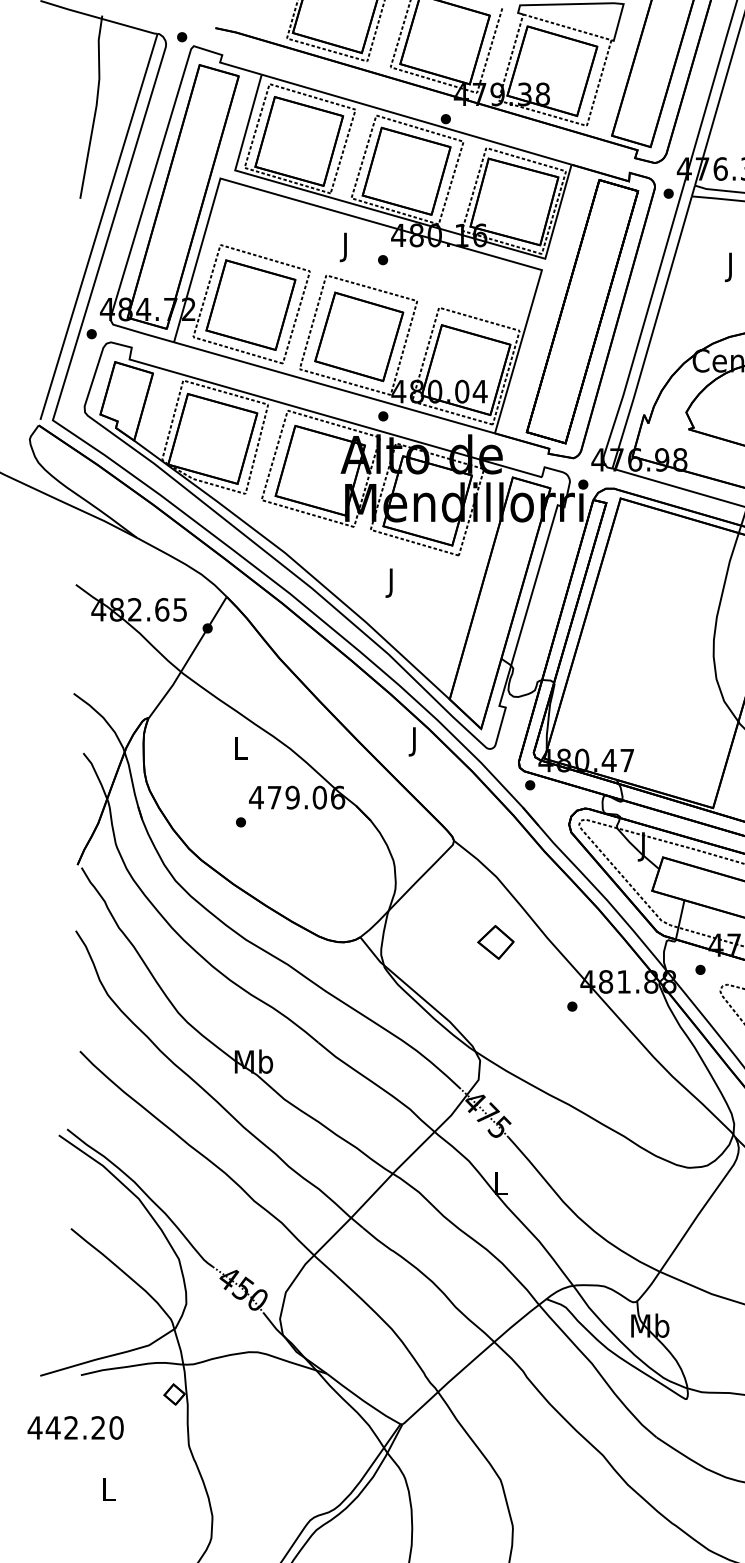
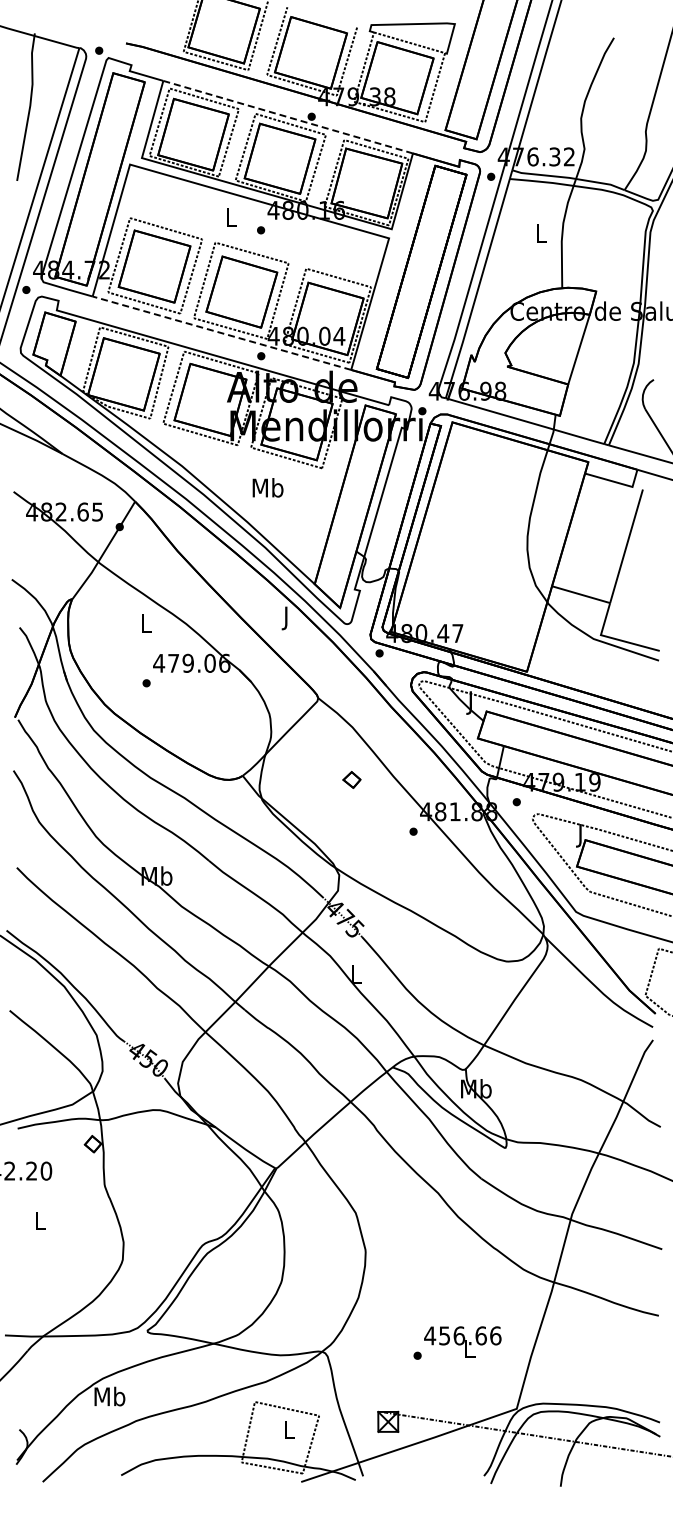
line: (417, 120) -> (288, 117), solid -> dashed
text: (346, 246) -> (231, 219), J -> L
text: (731, 266) -> (541, 235), J -> L
line: (333, 388) -> (221, 333), solid -> dashed
text: (391, 583) -> (267, 490), J -> Mb
part: (495, 941) -> (351, 779), size x0.6

